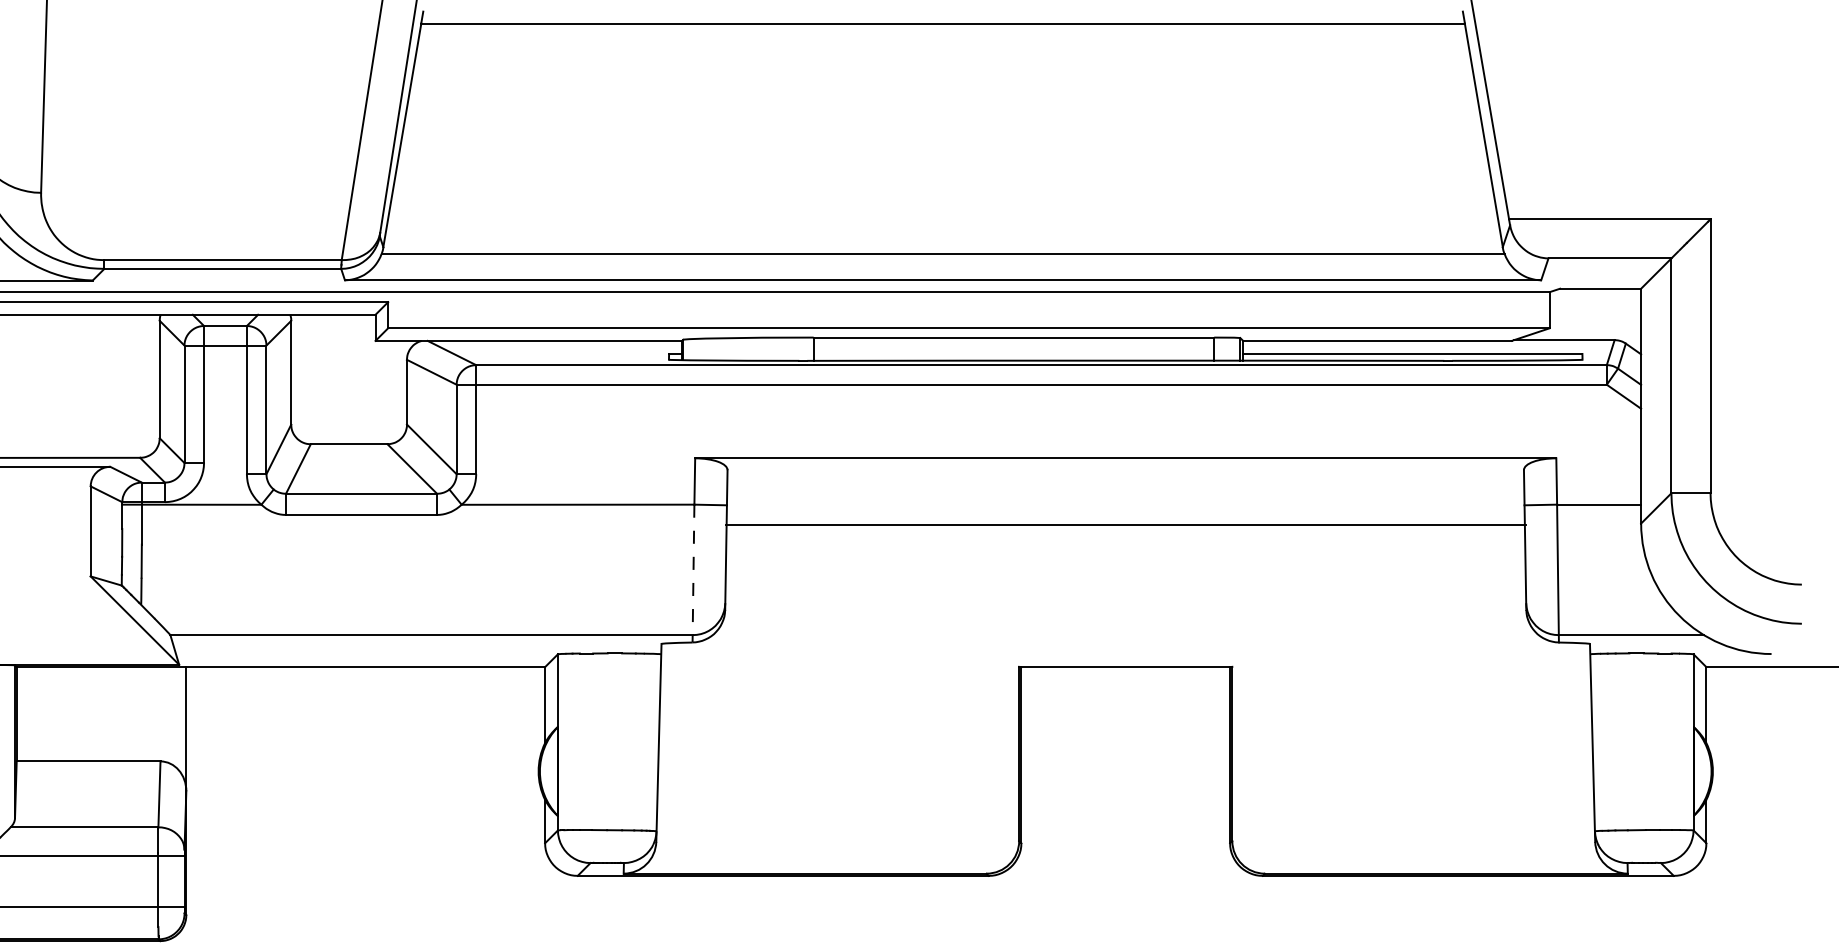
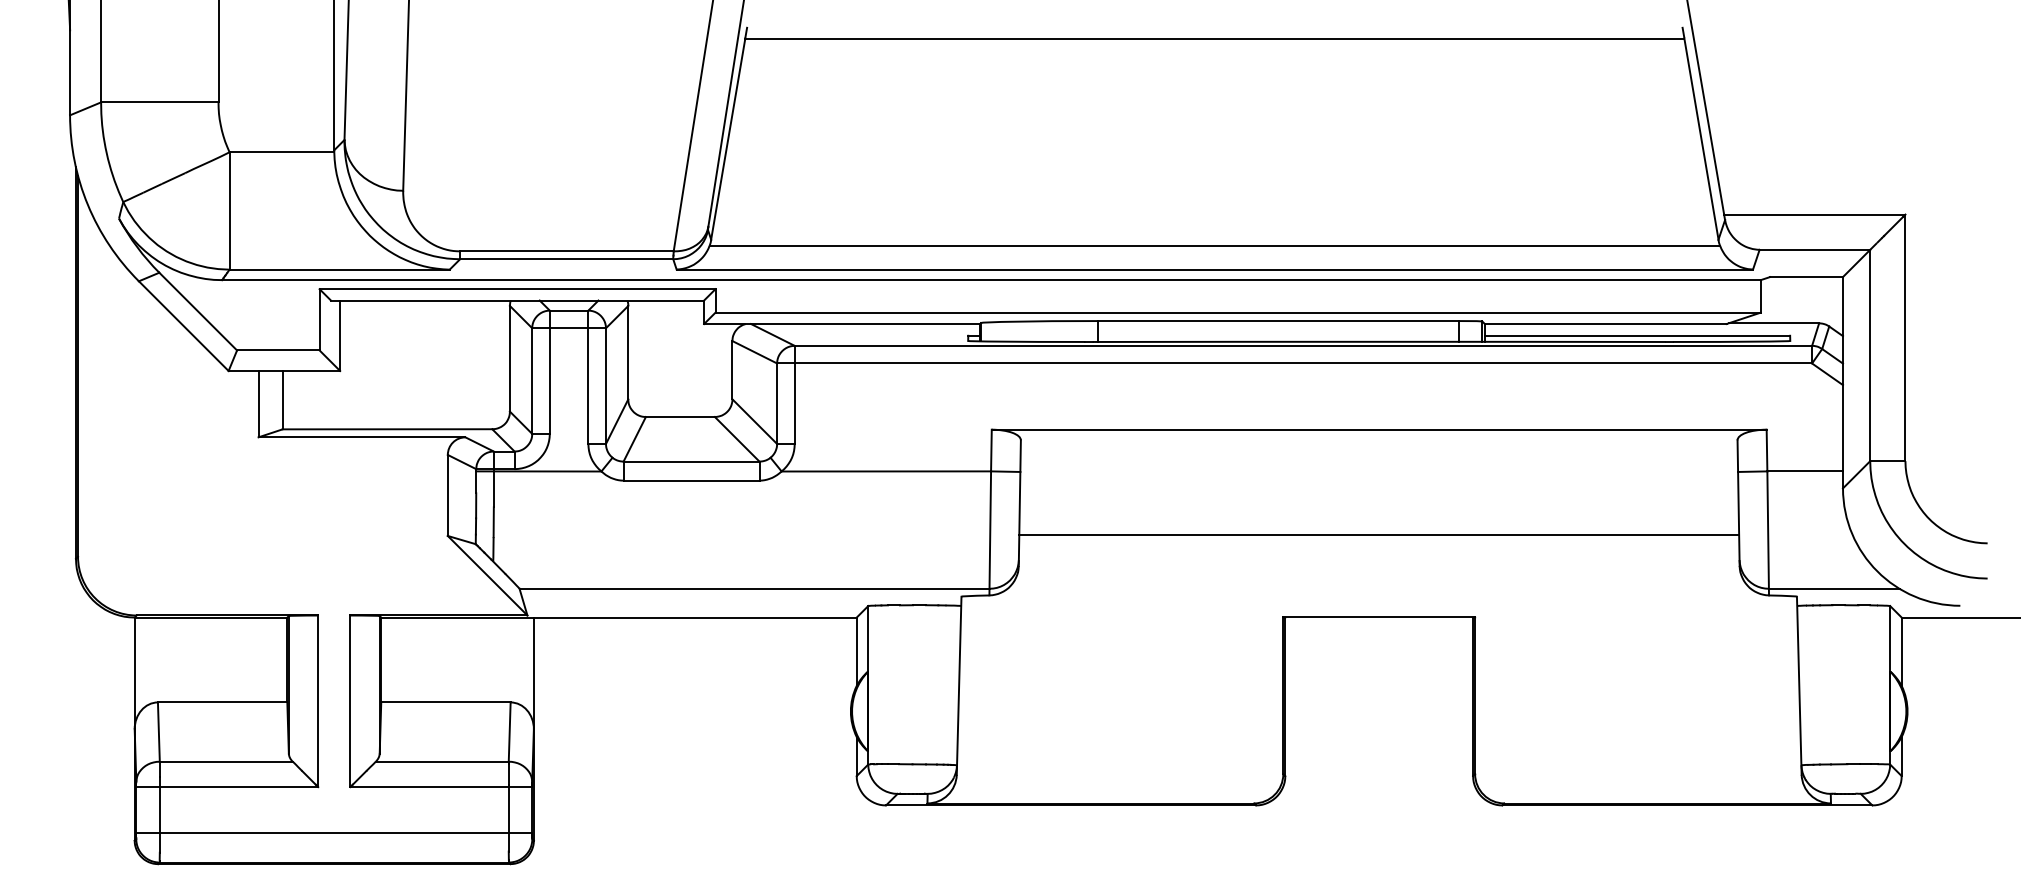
line: (1126, 524) -> (1379, 535), moved
line: (693, 573) -> (990, 533), dashed -> solid

